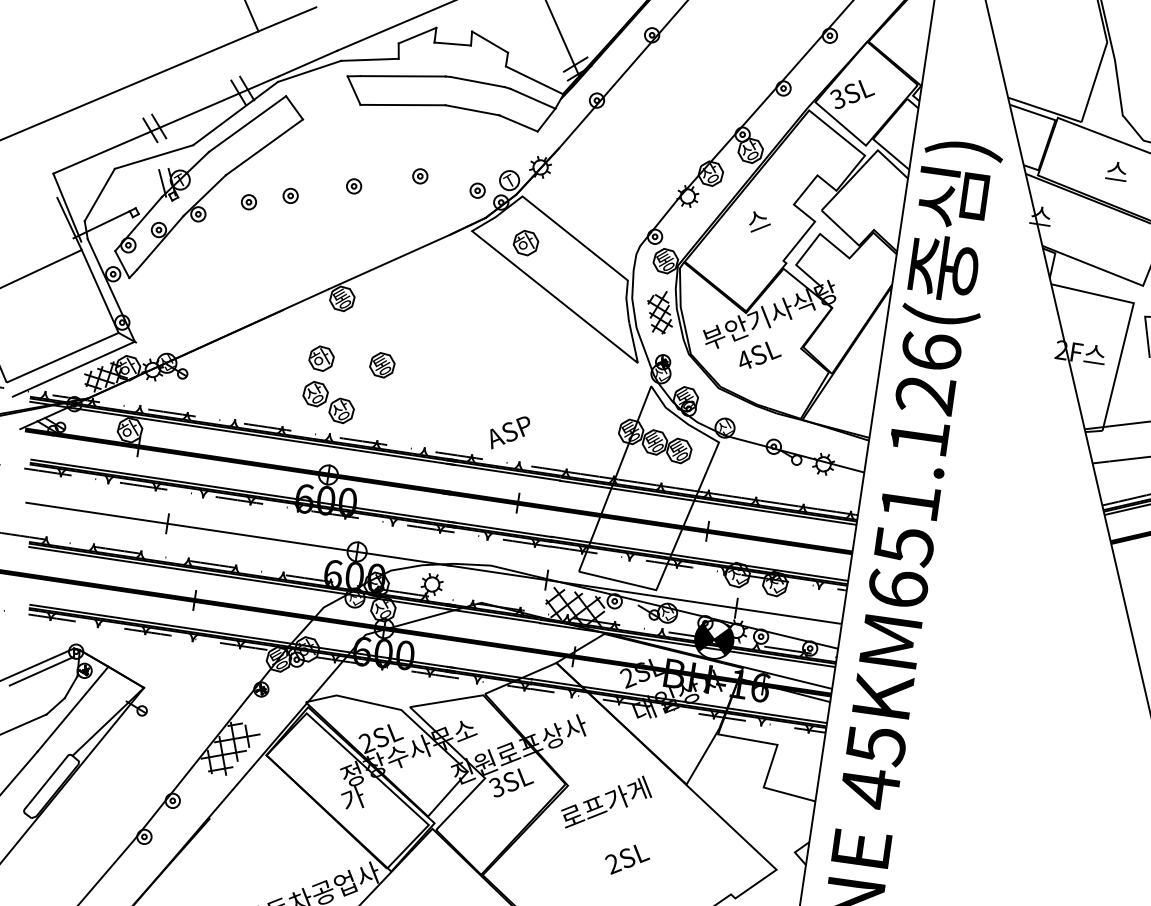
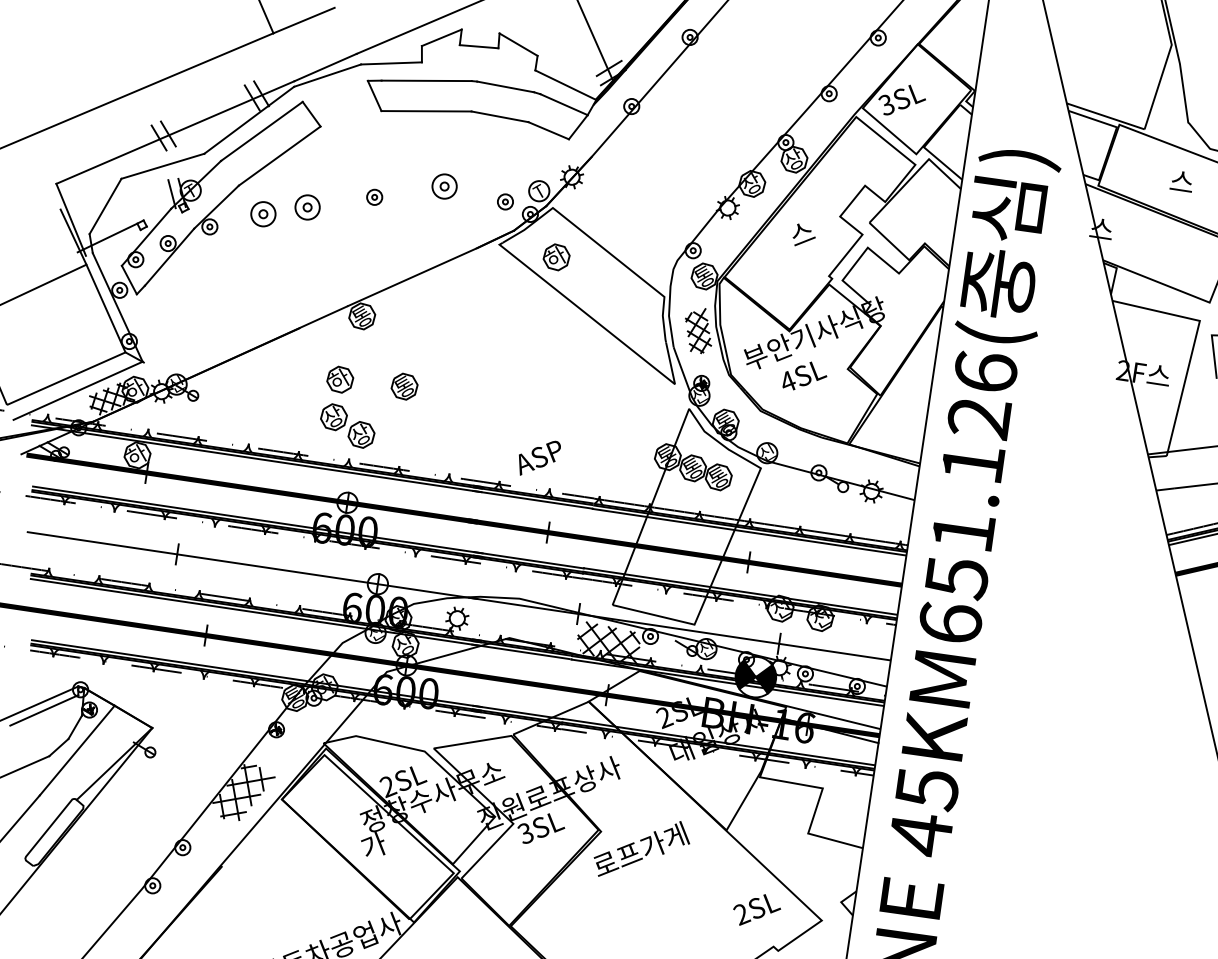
part: (420, 176) -> (444, 186), size x1.6
part: (290, 195) -> (307, 207), size x1.6
part: (249, 201) -> (263, 213), size x1.6
text: (627, 859) -> (757, 909), moved

